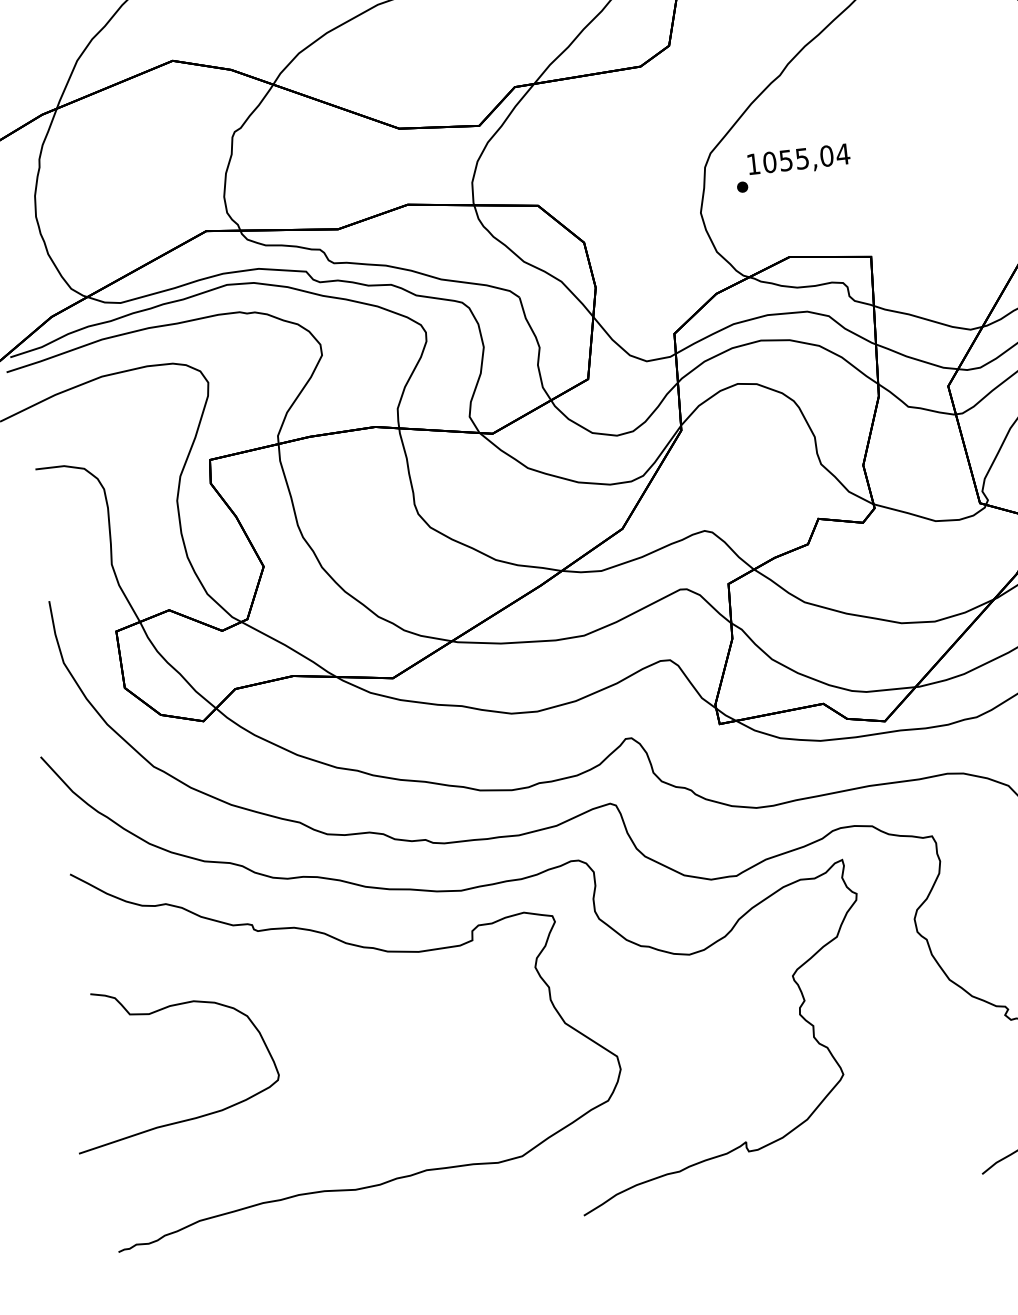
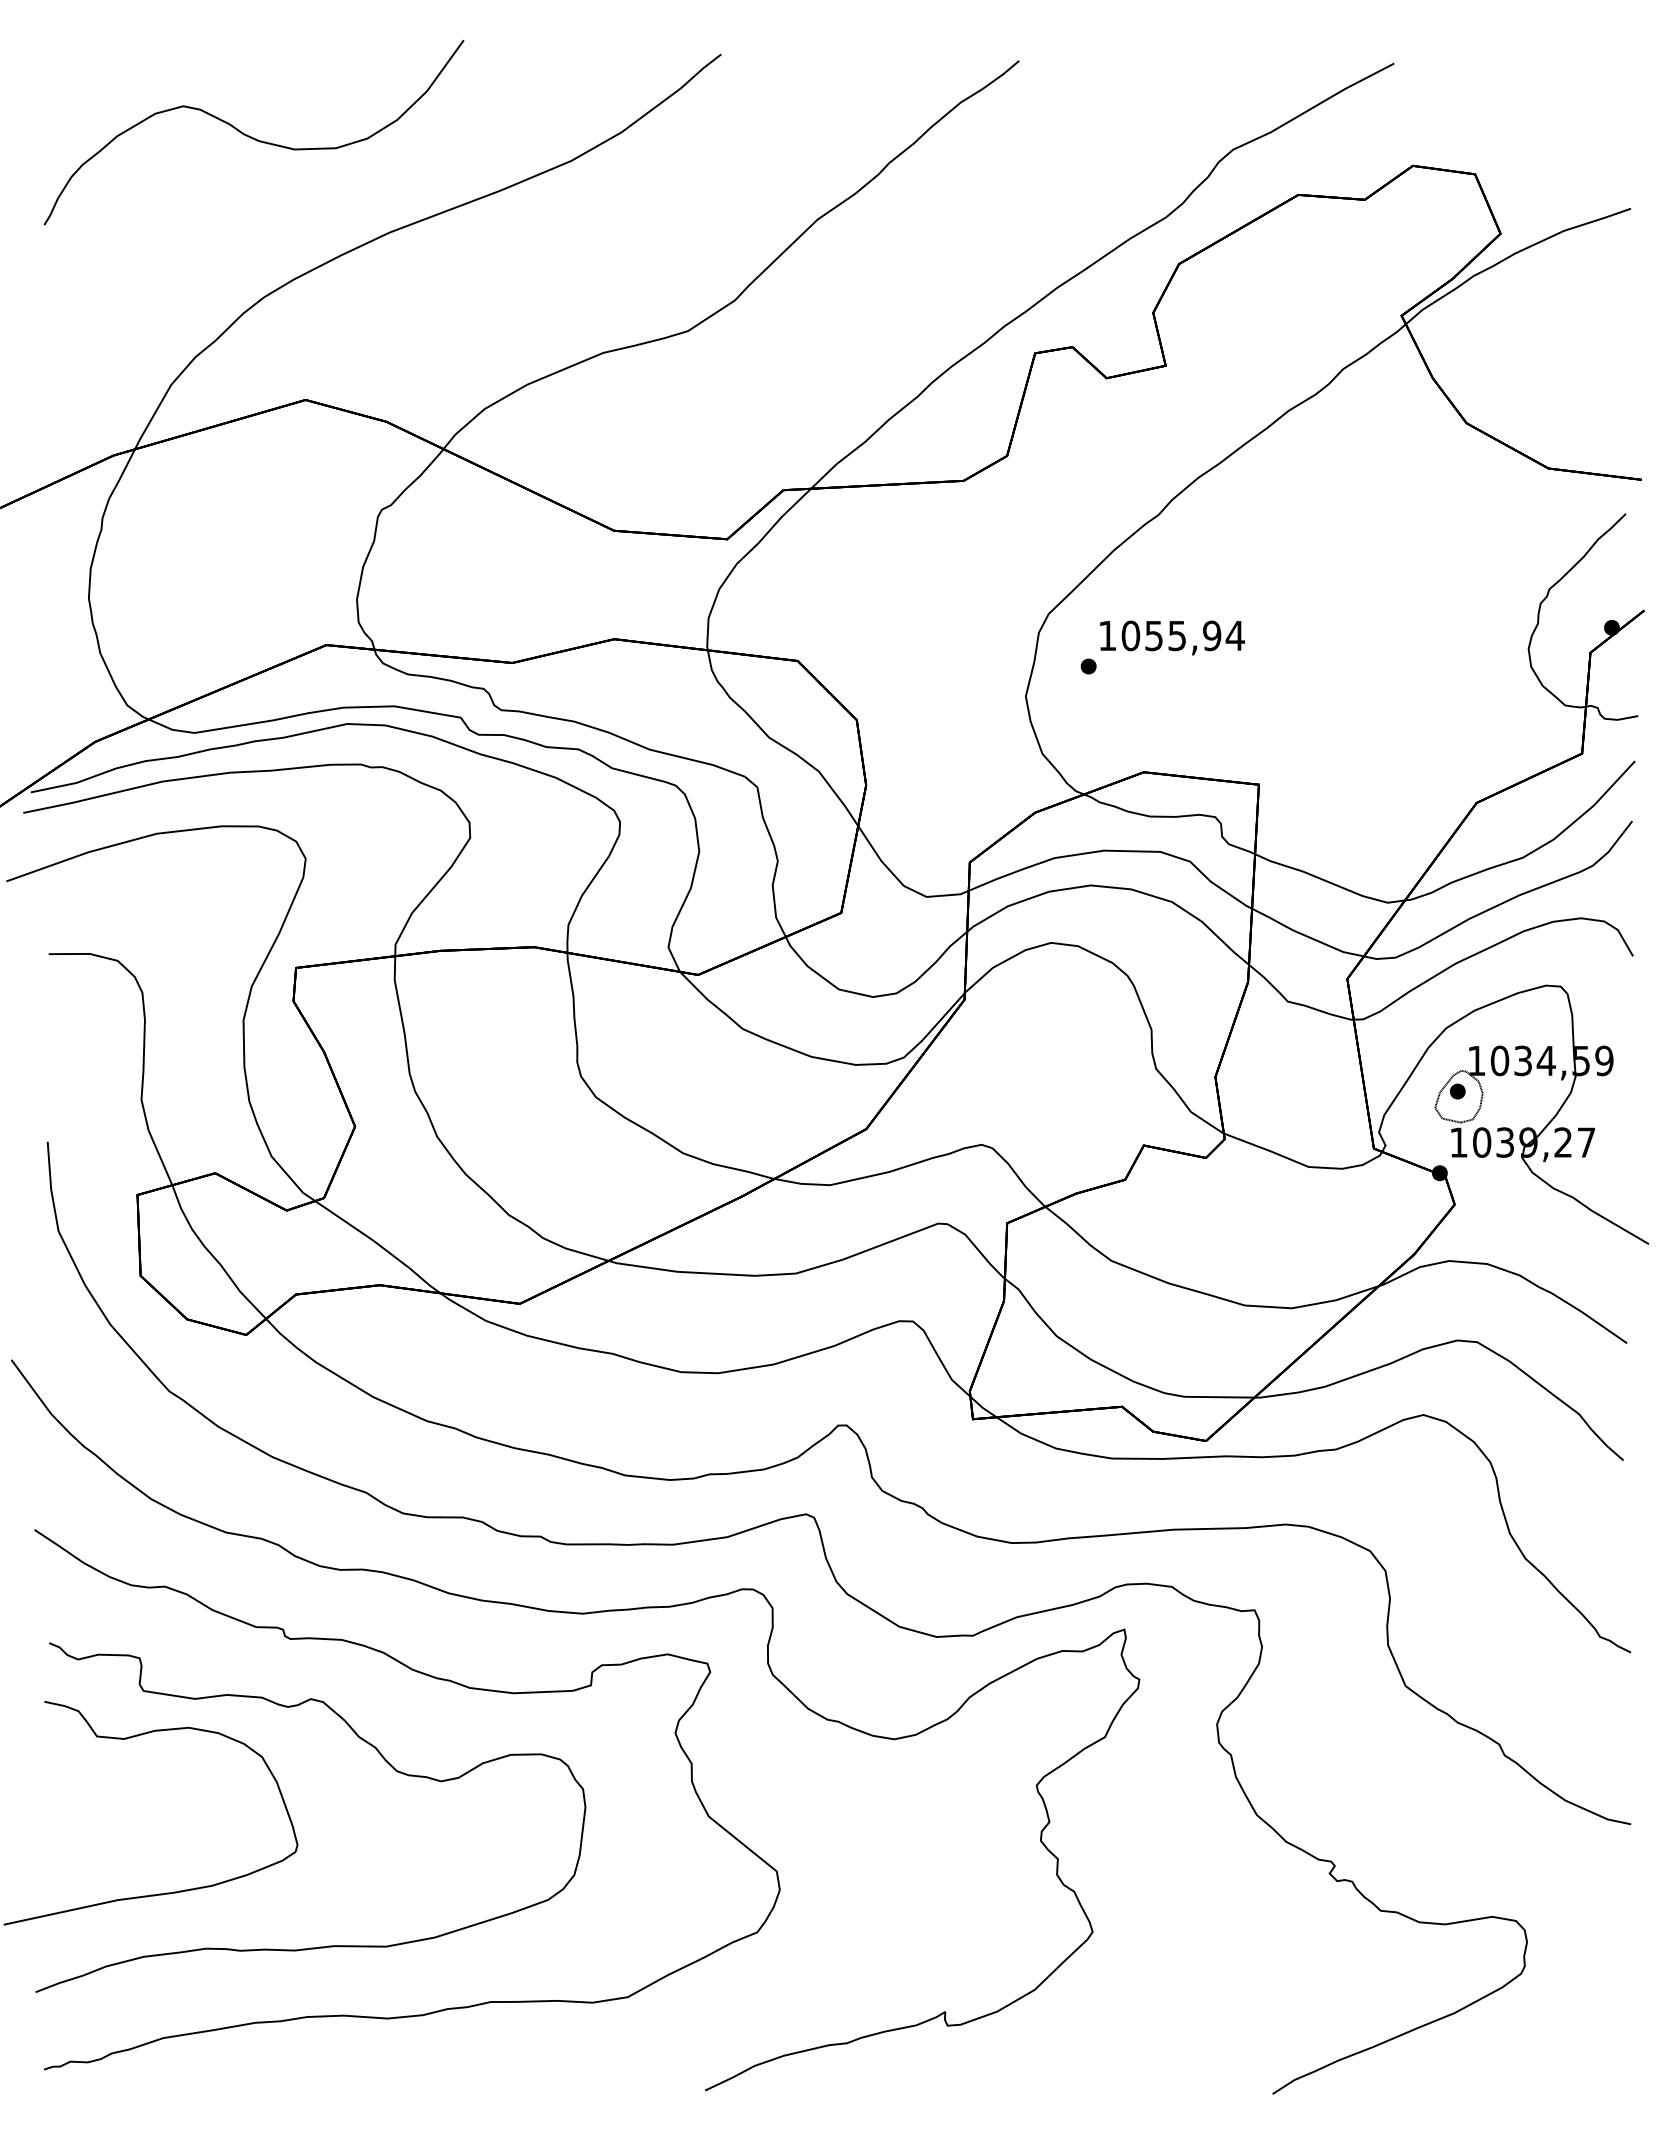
text: (827, 155) -> (1212, 635), 1055,04 -> 1055,94
part: (316, 996) -> (362, 1740), added

